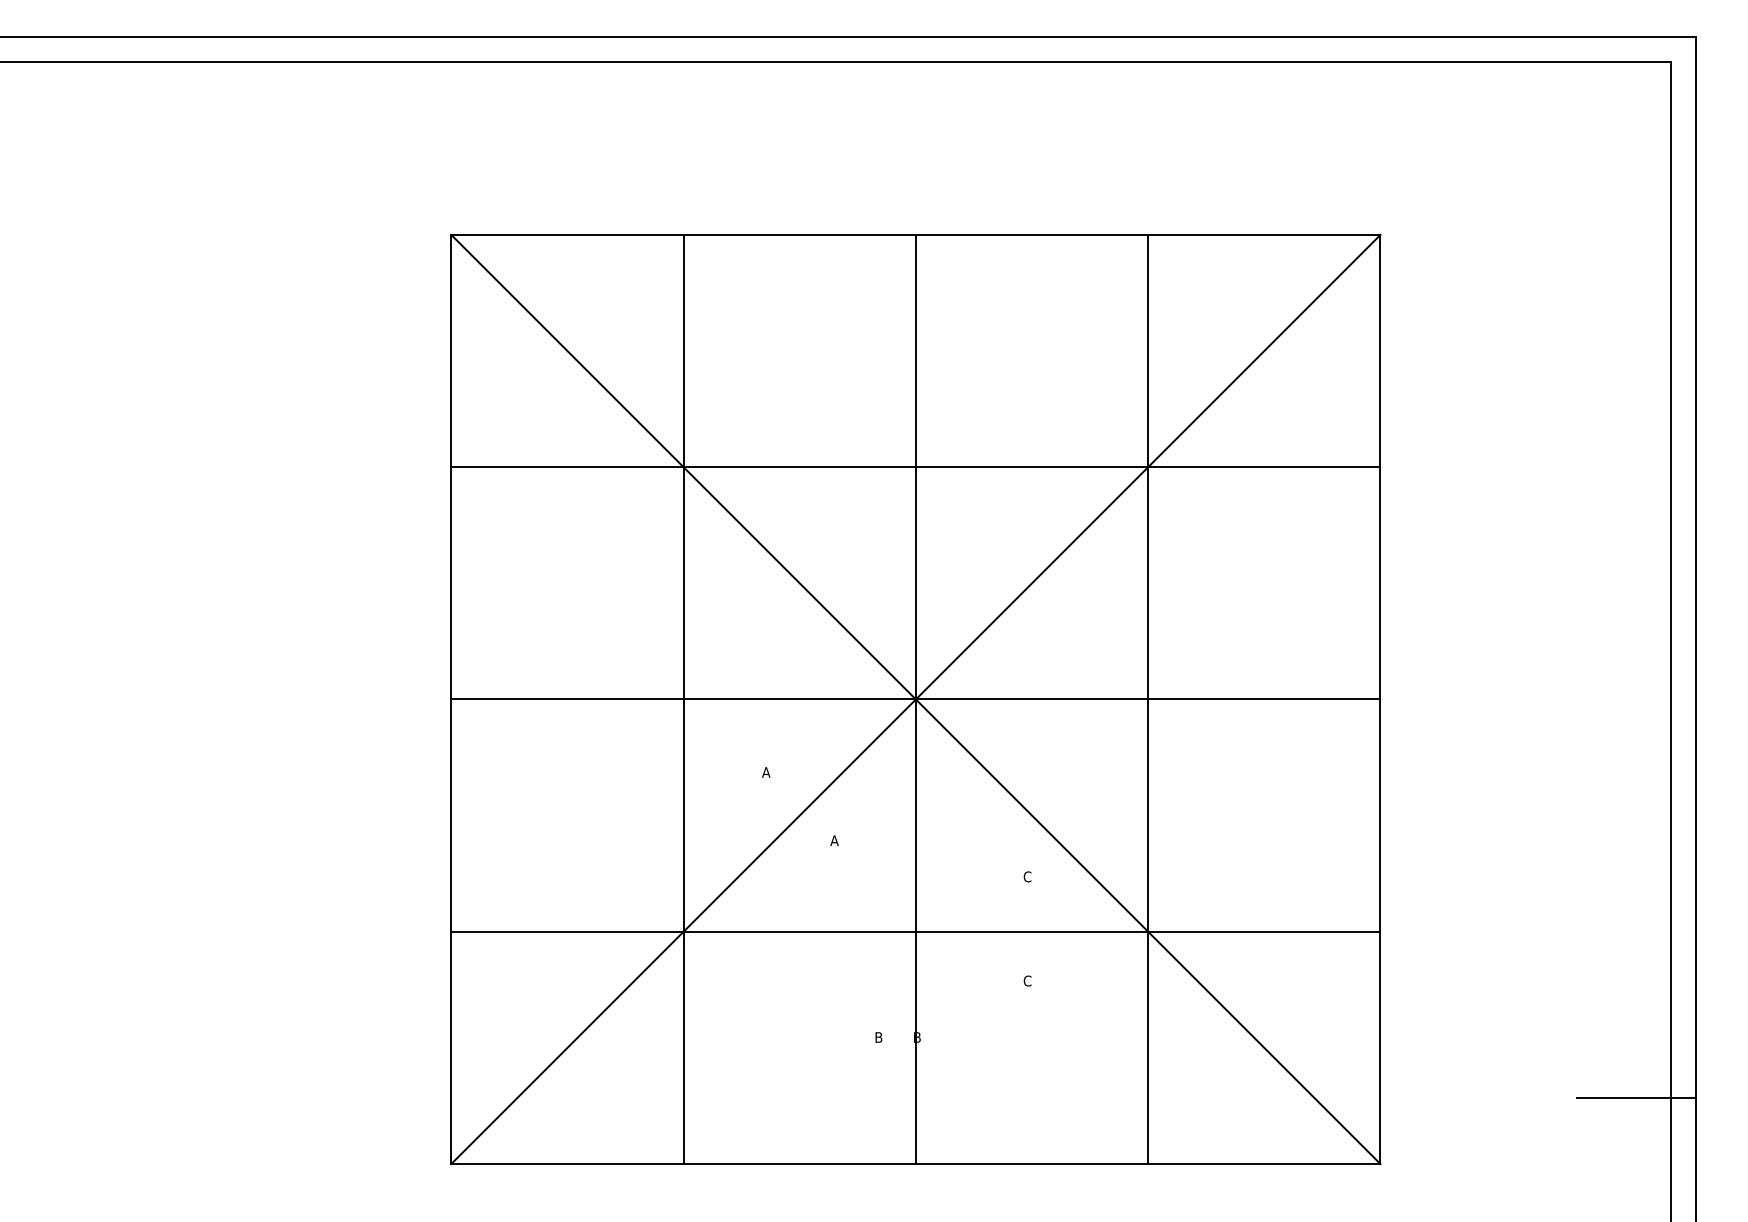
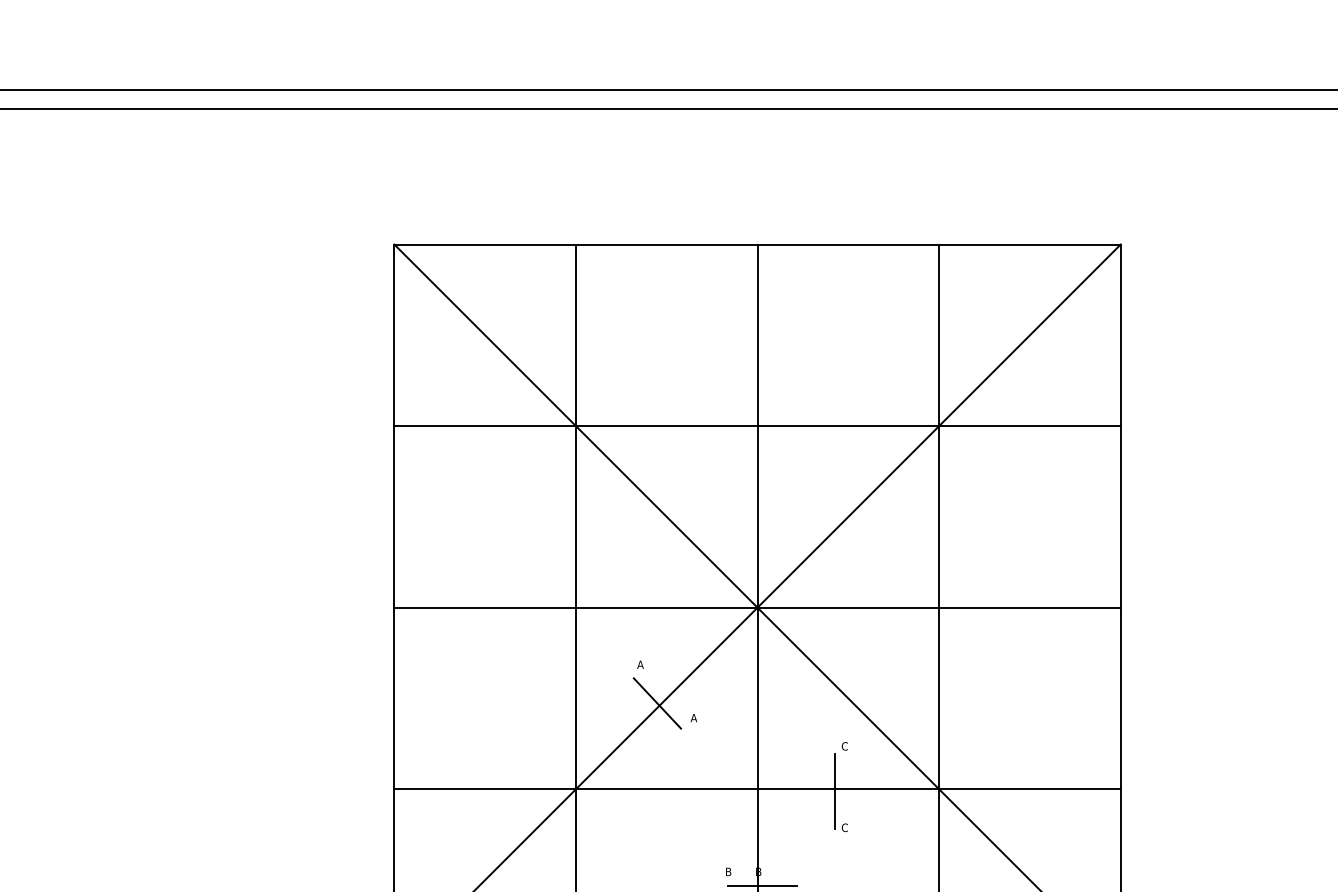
line: (787, 821) -> (657, 703), added
line: (1014, 934) -> (834, 791), added
line: (922, 1054) -> (762, 885), added

